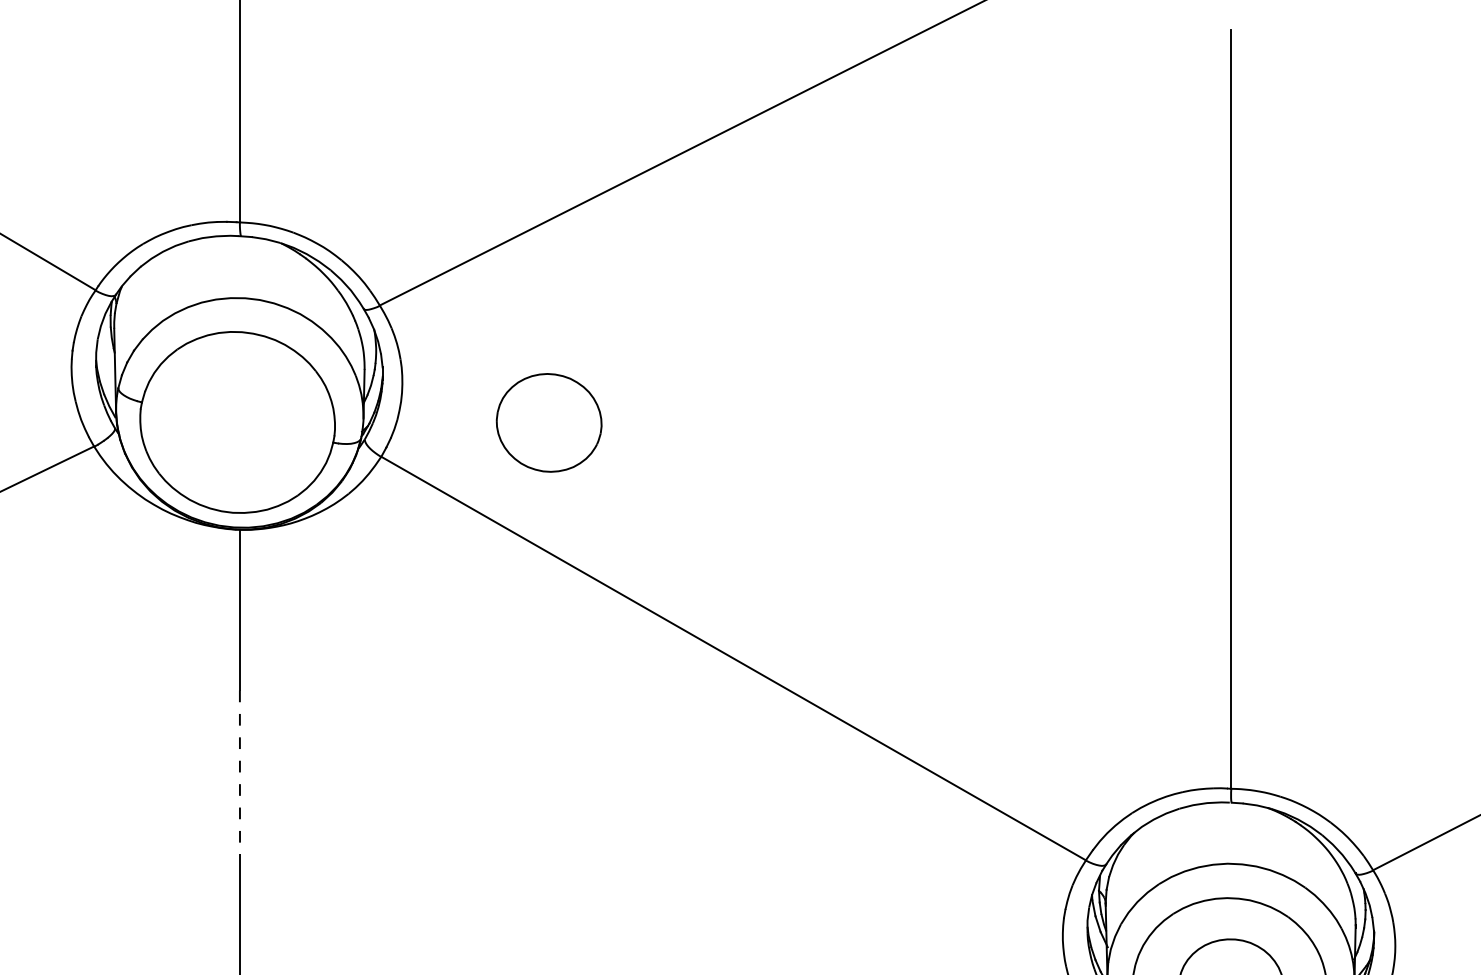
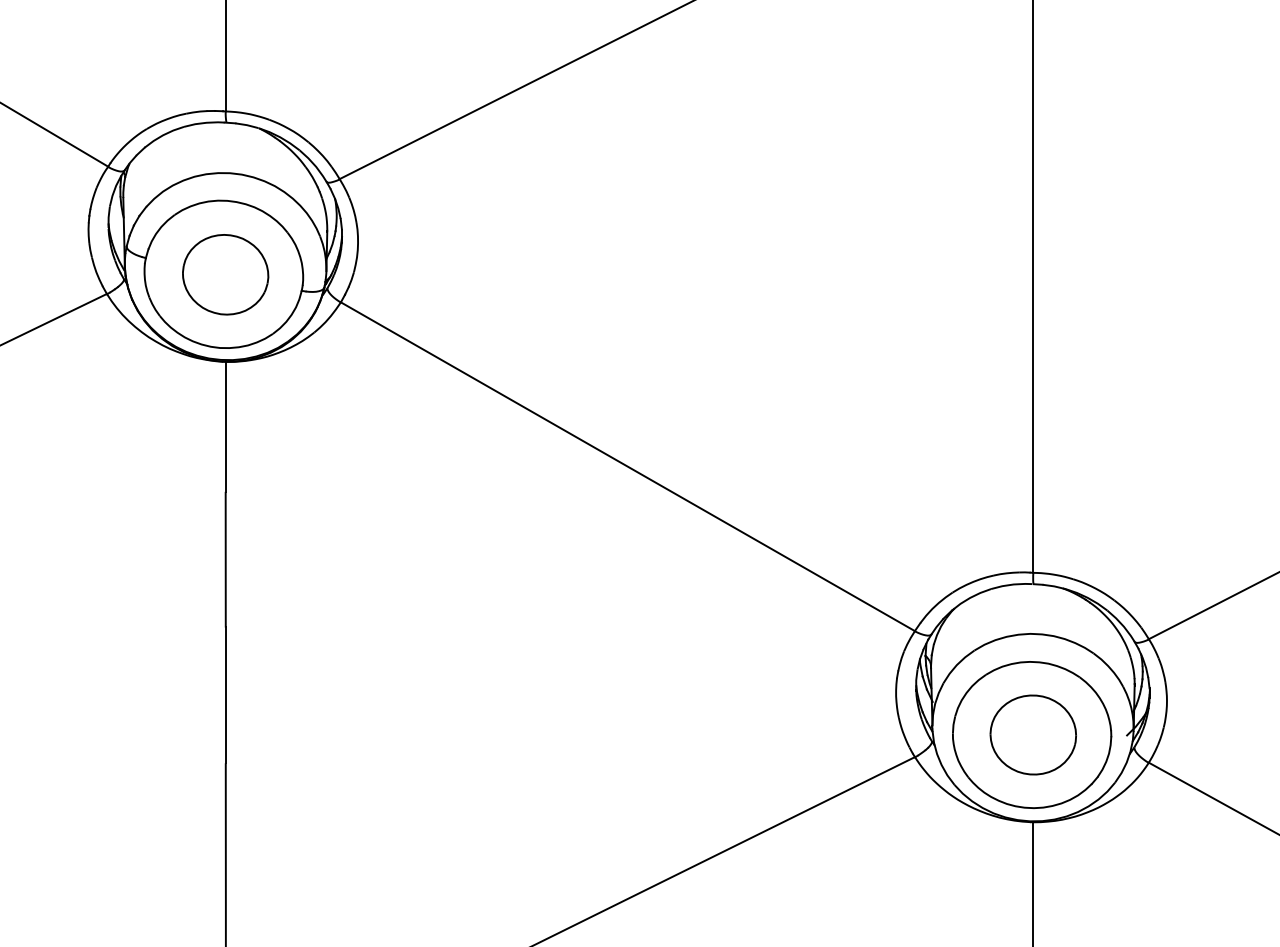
part: (548, 422) -> (225, 274), moved
line: (239, 772) -> (225, 559), dashed -> solid

